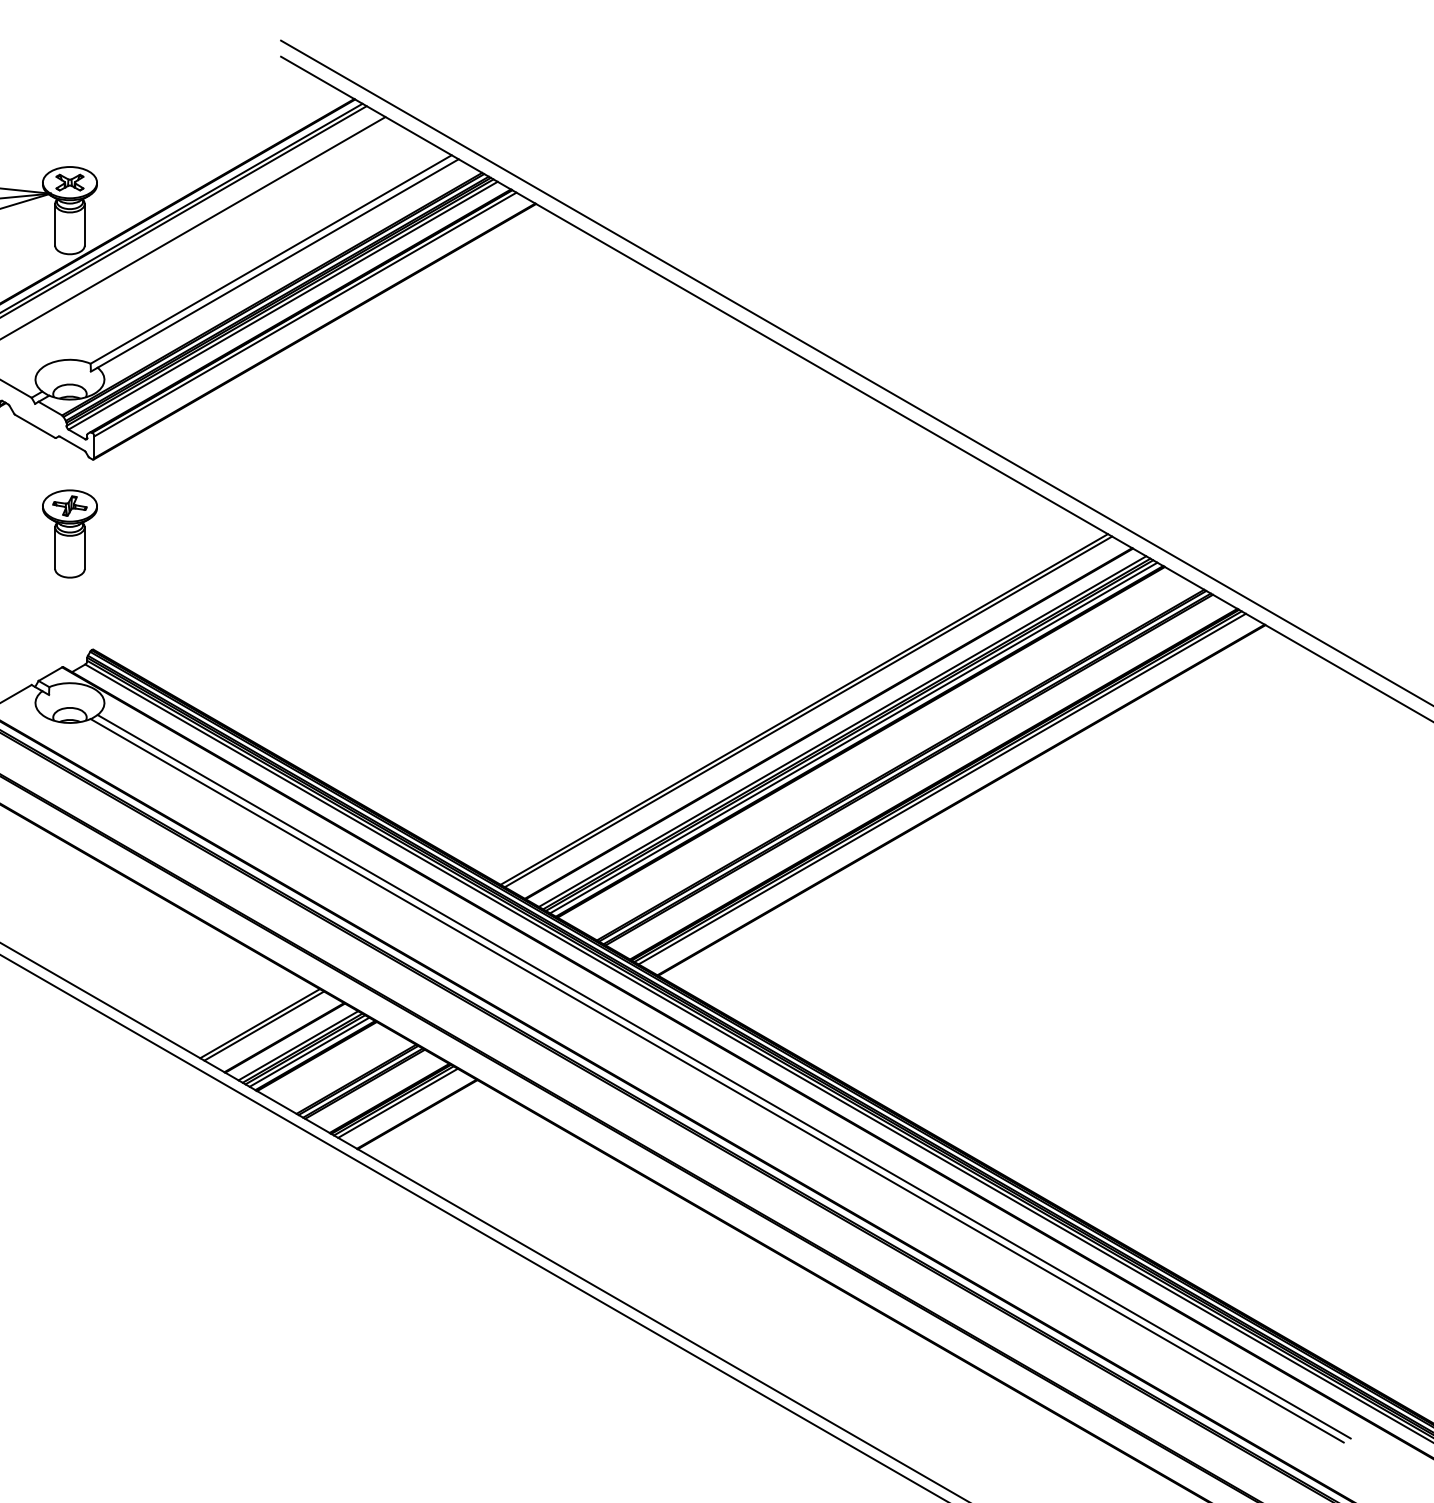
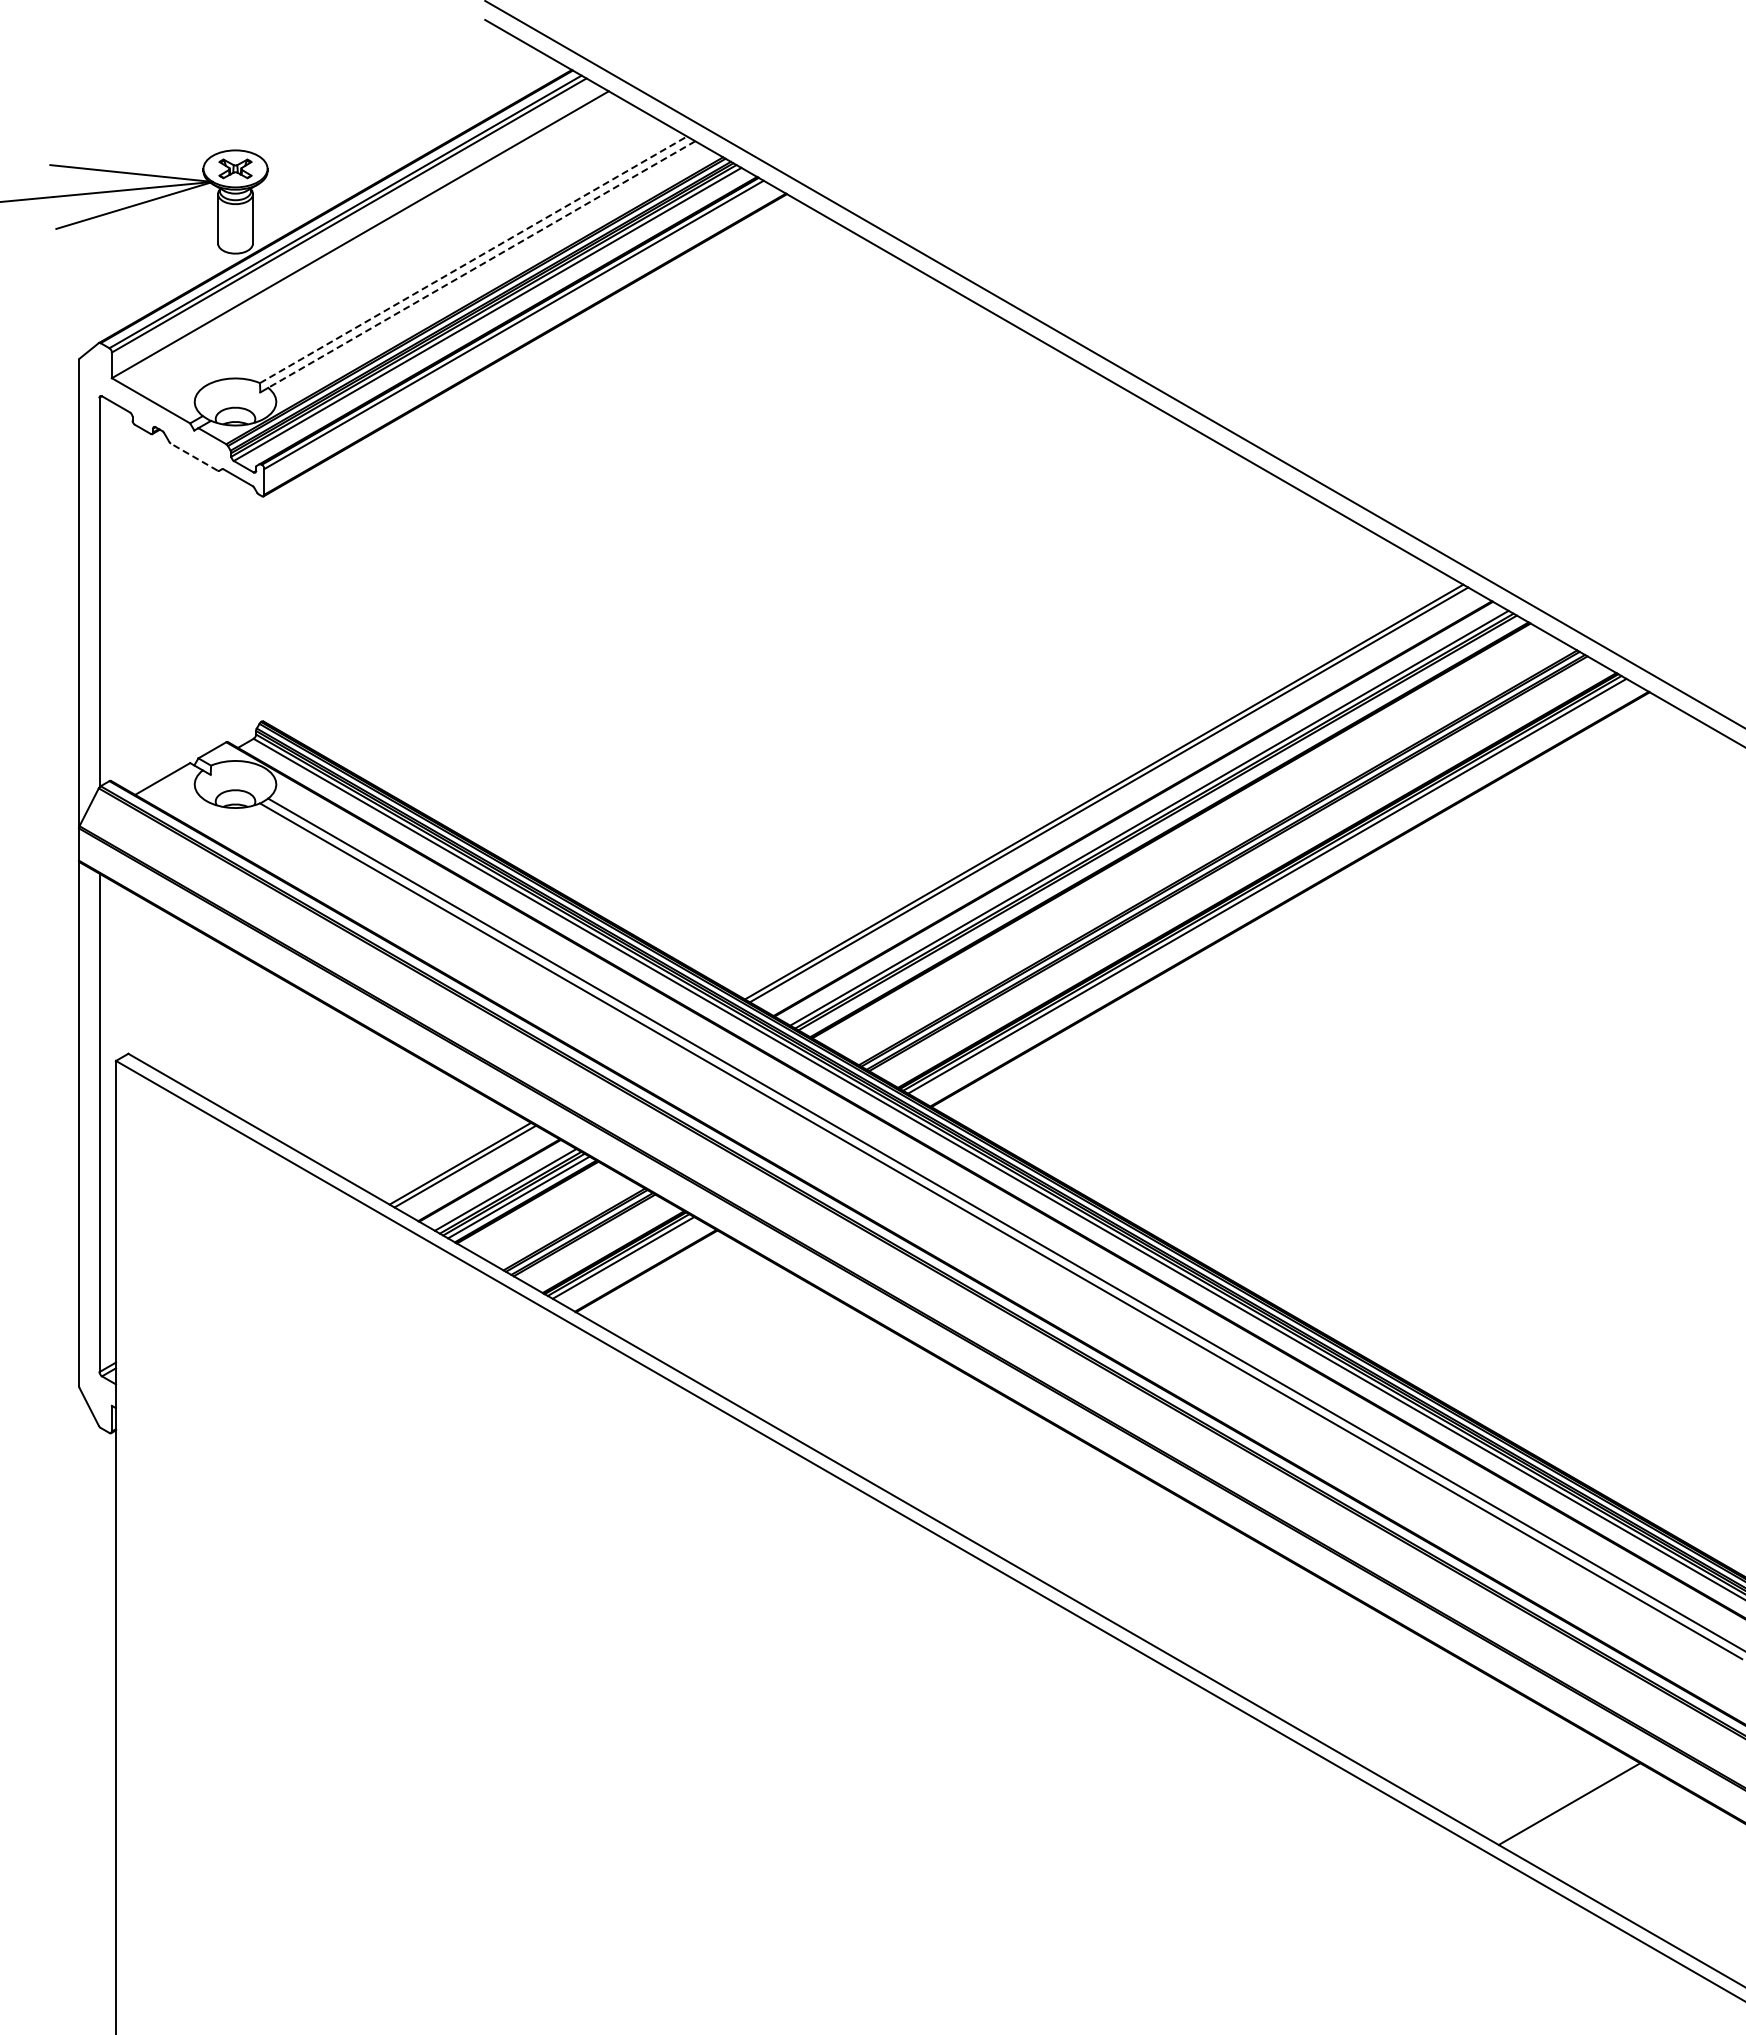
line: (271, 259) -> (473, 259), solid -> dashed
line: (277, 263) -> (481, 264), solid -> dashed
line: (35, 426) -> (194, 457), solid -> dashed
part: (69, 533) -> (235, 584), removed
line: (853, 737) -> (1162, 825), removed

